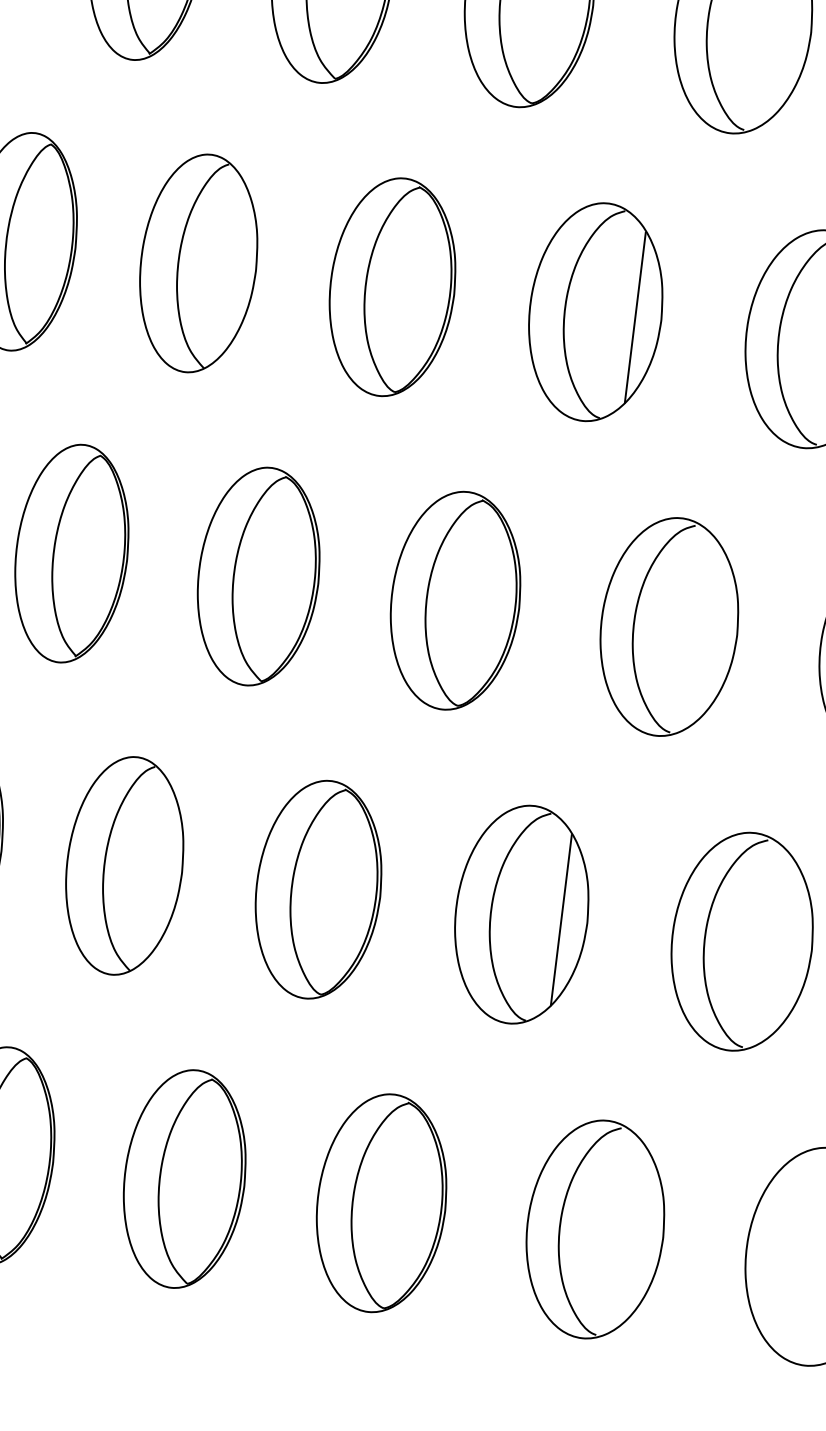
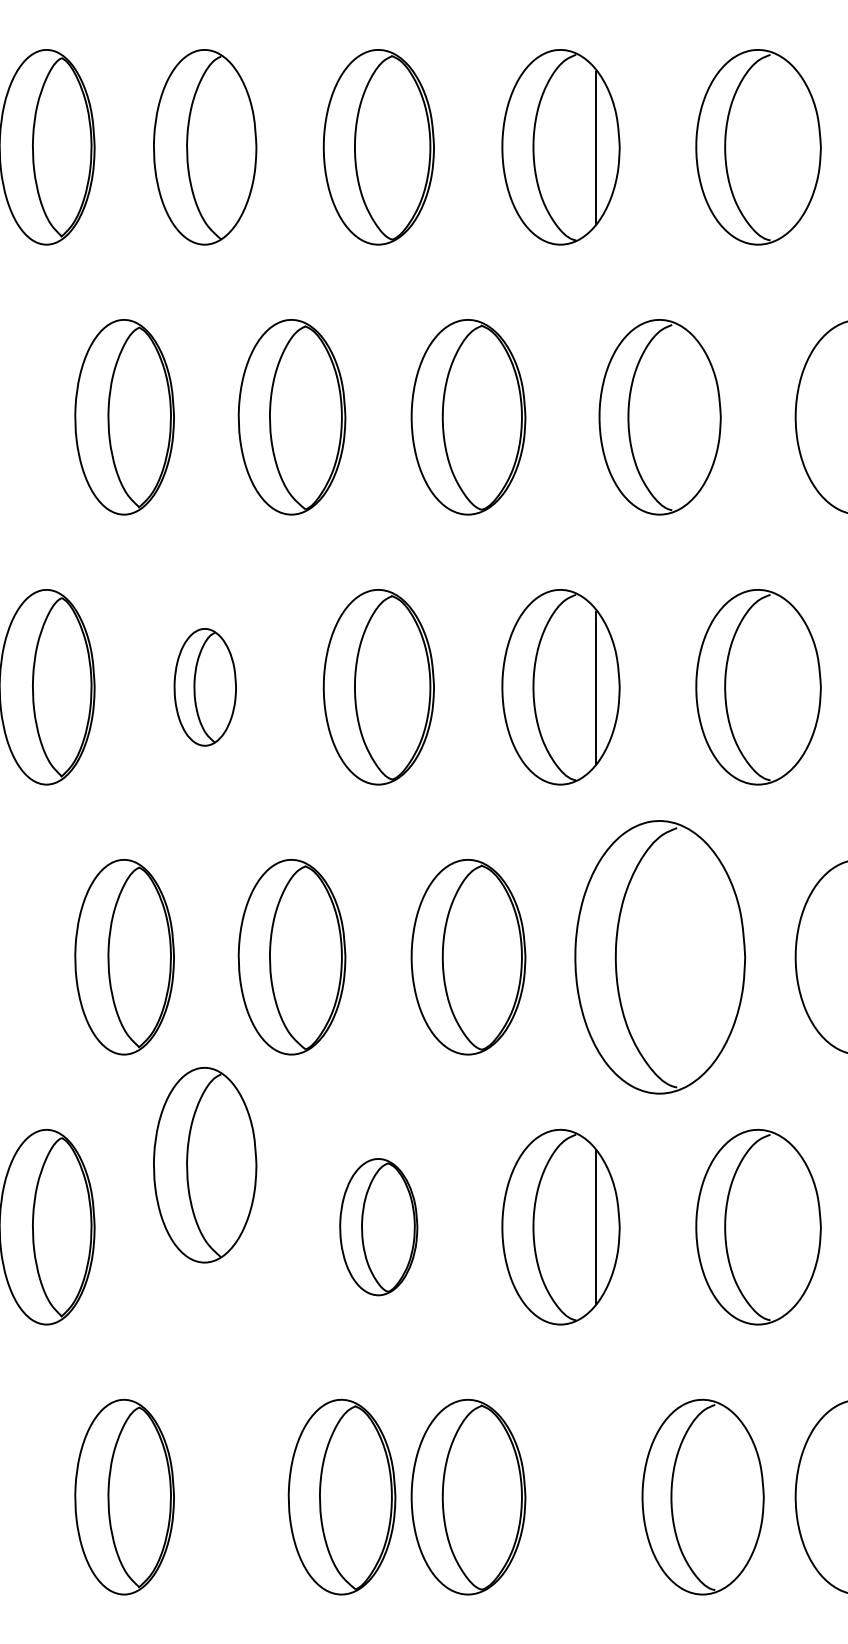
part: (199, 263) -> (205, 687), size x0.6
part: (668, 626) -> (659, 956), size x1.4
part: (125, 865) -> (205, 1164), moved
part: (318, 888) -> (378, 1226), size x0.7
part: (184, 1178) -> (341, 1496), moved
part: (594, 1228) -> (702, 1496), moved

